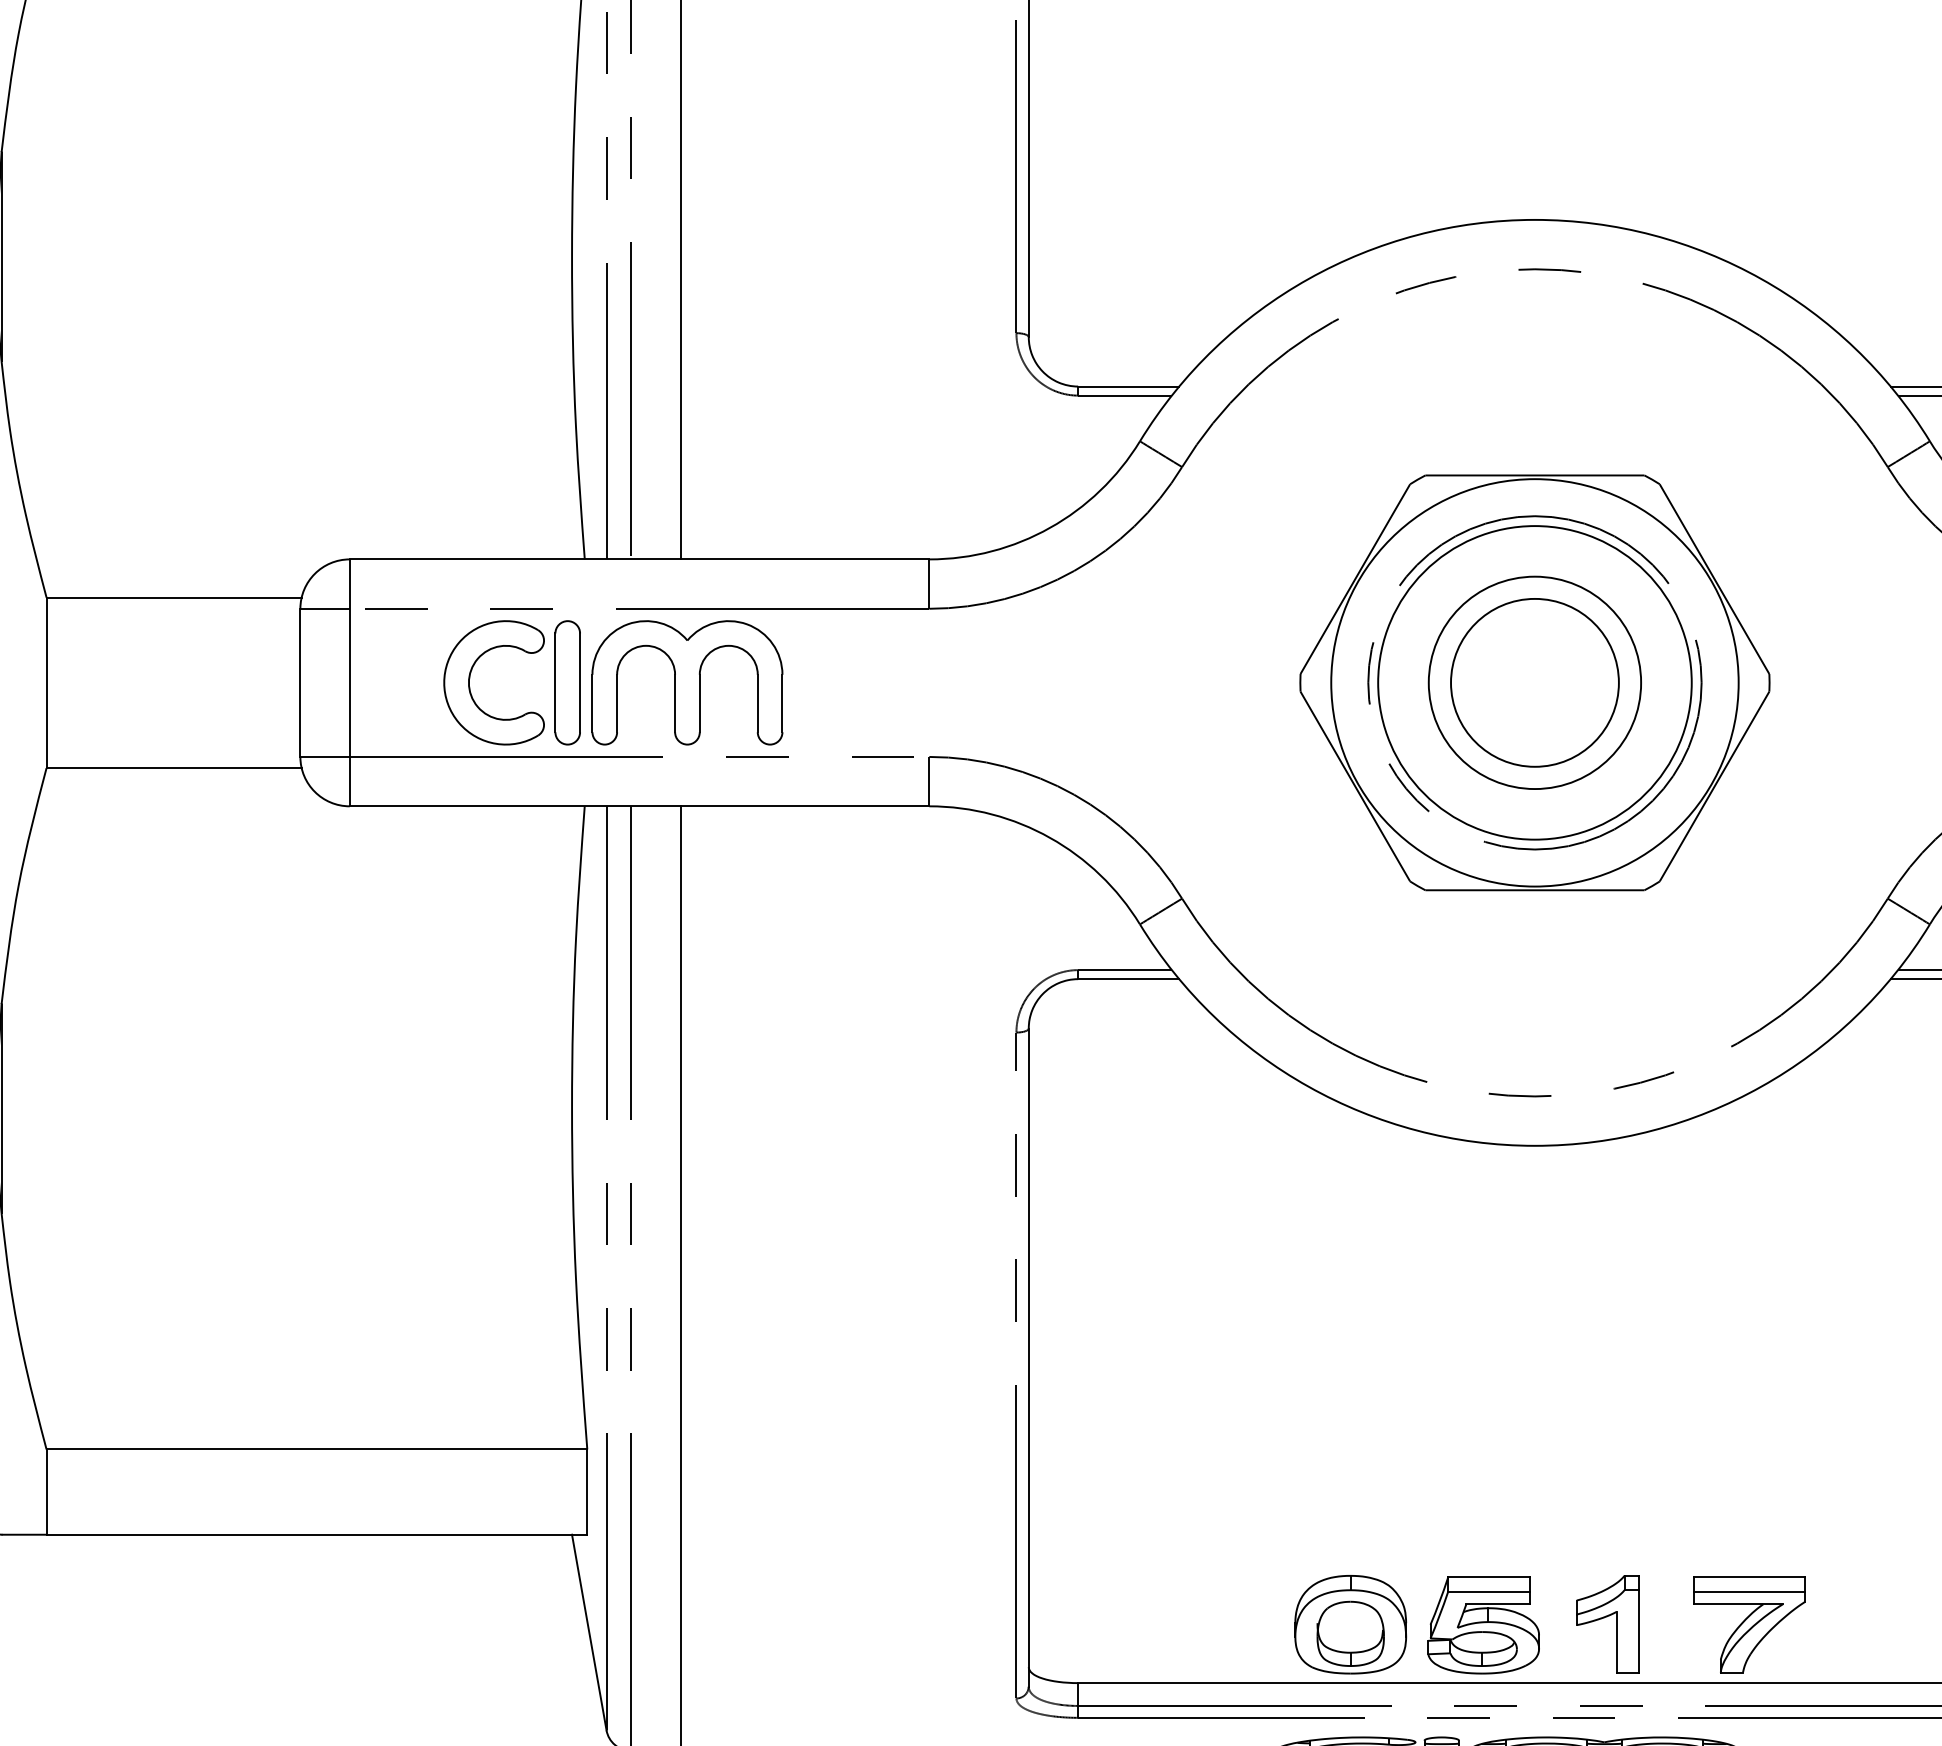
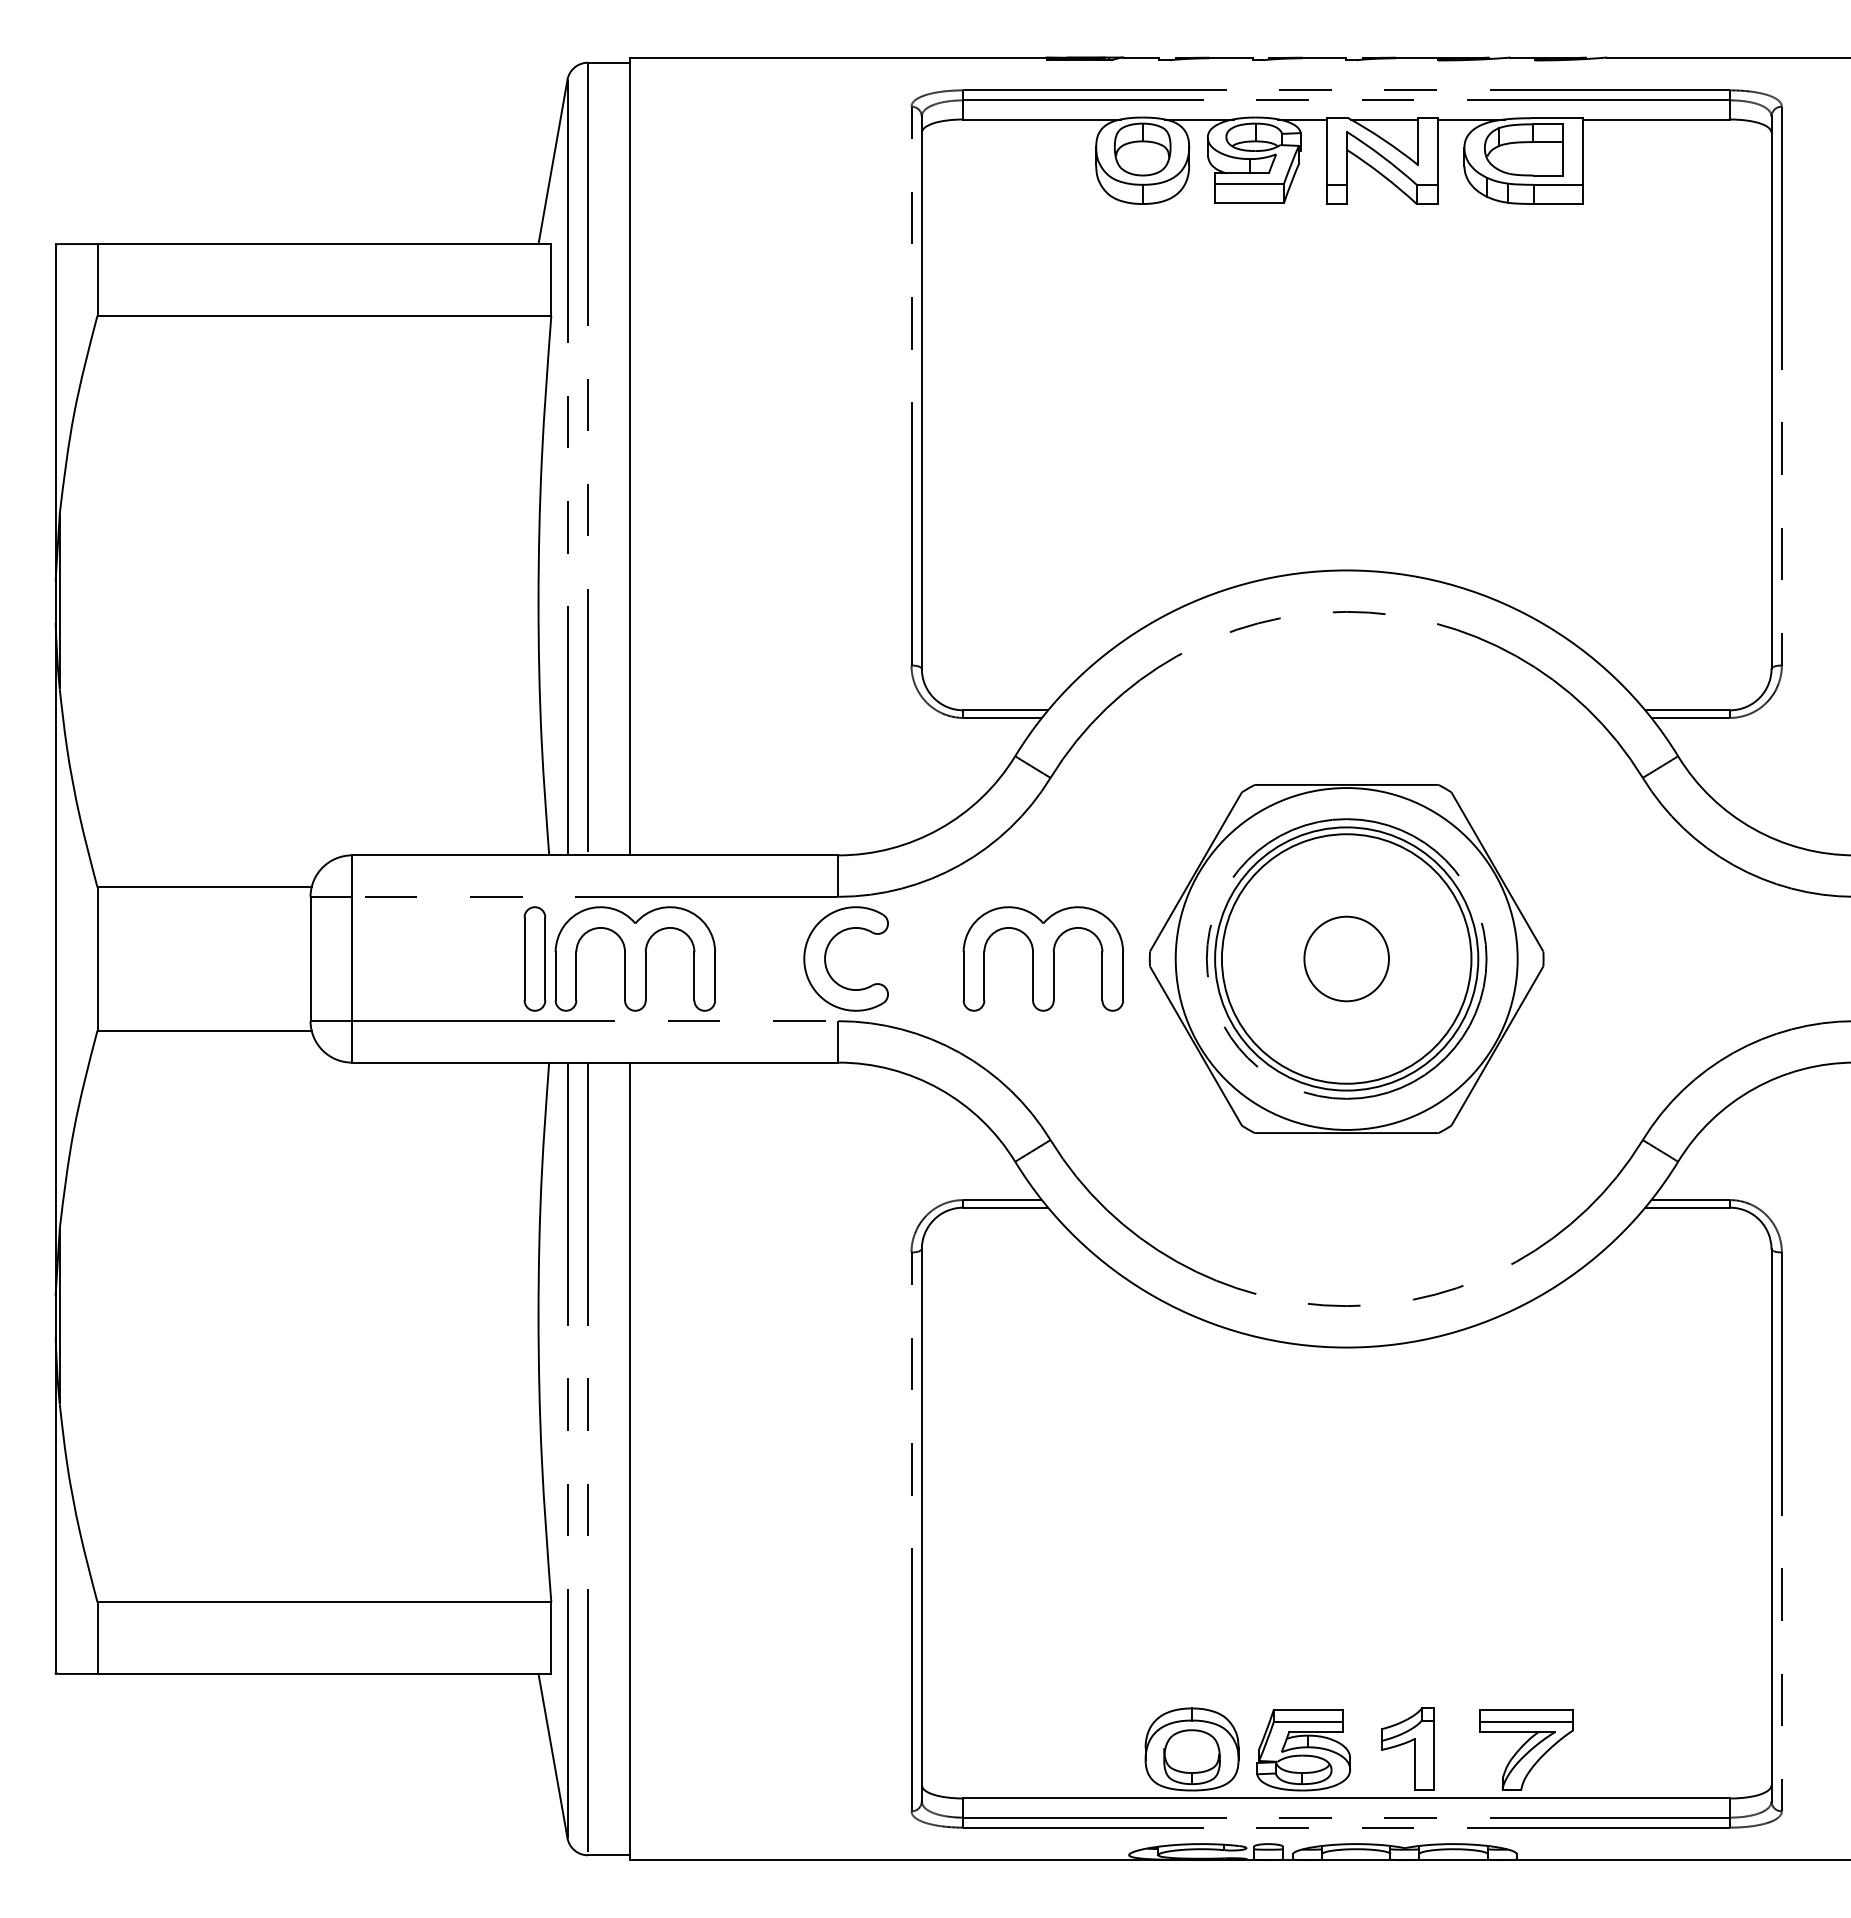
part: (470, 678) -> (826, 955), moved
part: (1172, 682) -> (1042, 958), added
circle: (1534, 682) -> (1346, 958), size x0.6
circle: (1534, 682) -> (1346, 958), size x1.4

